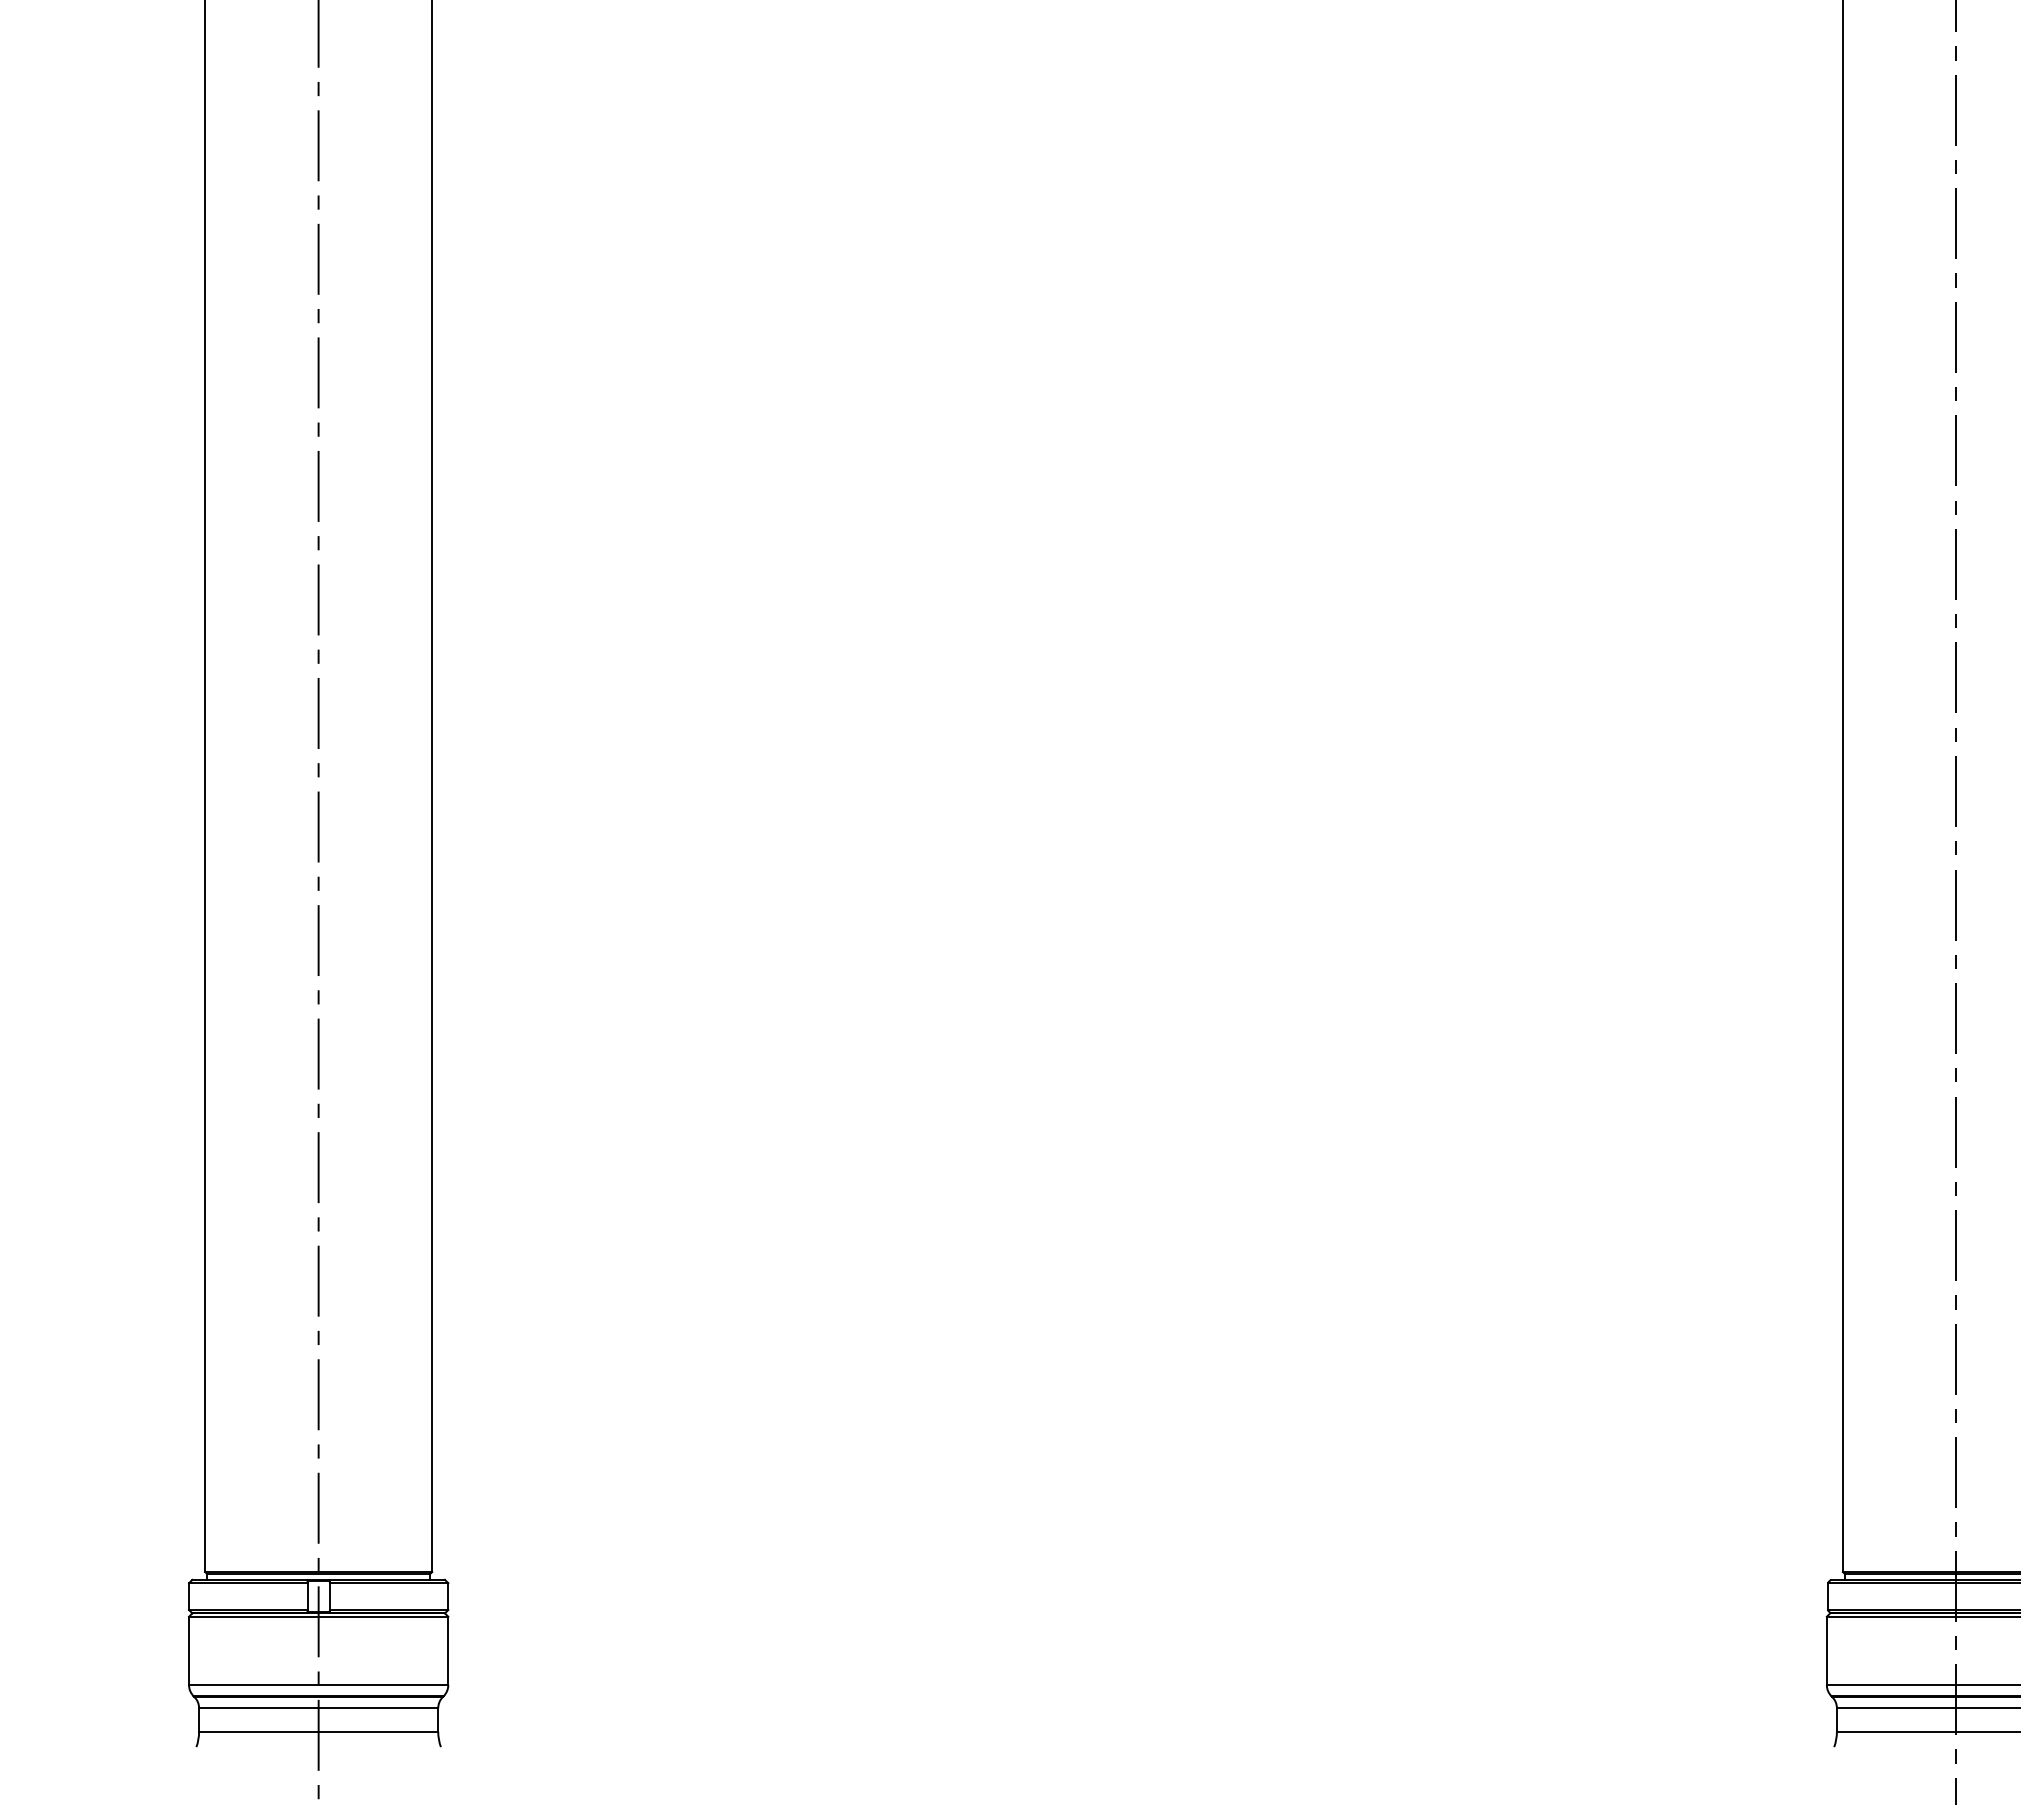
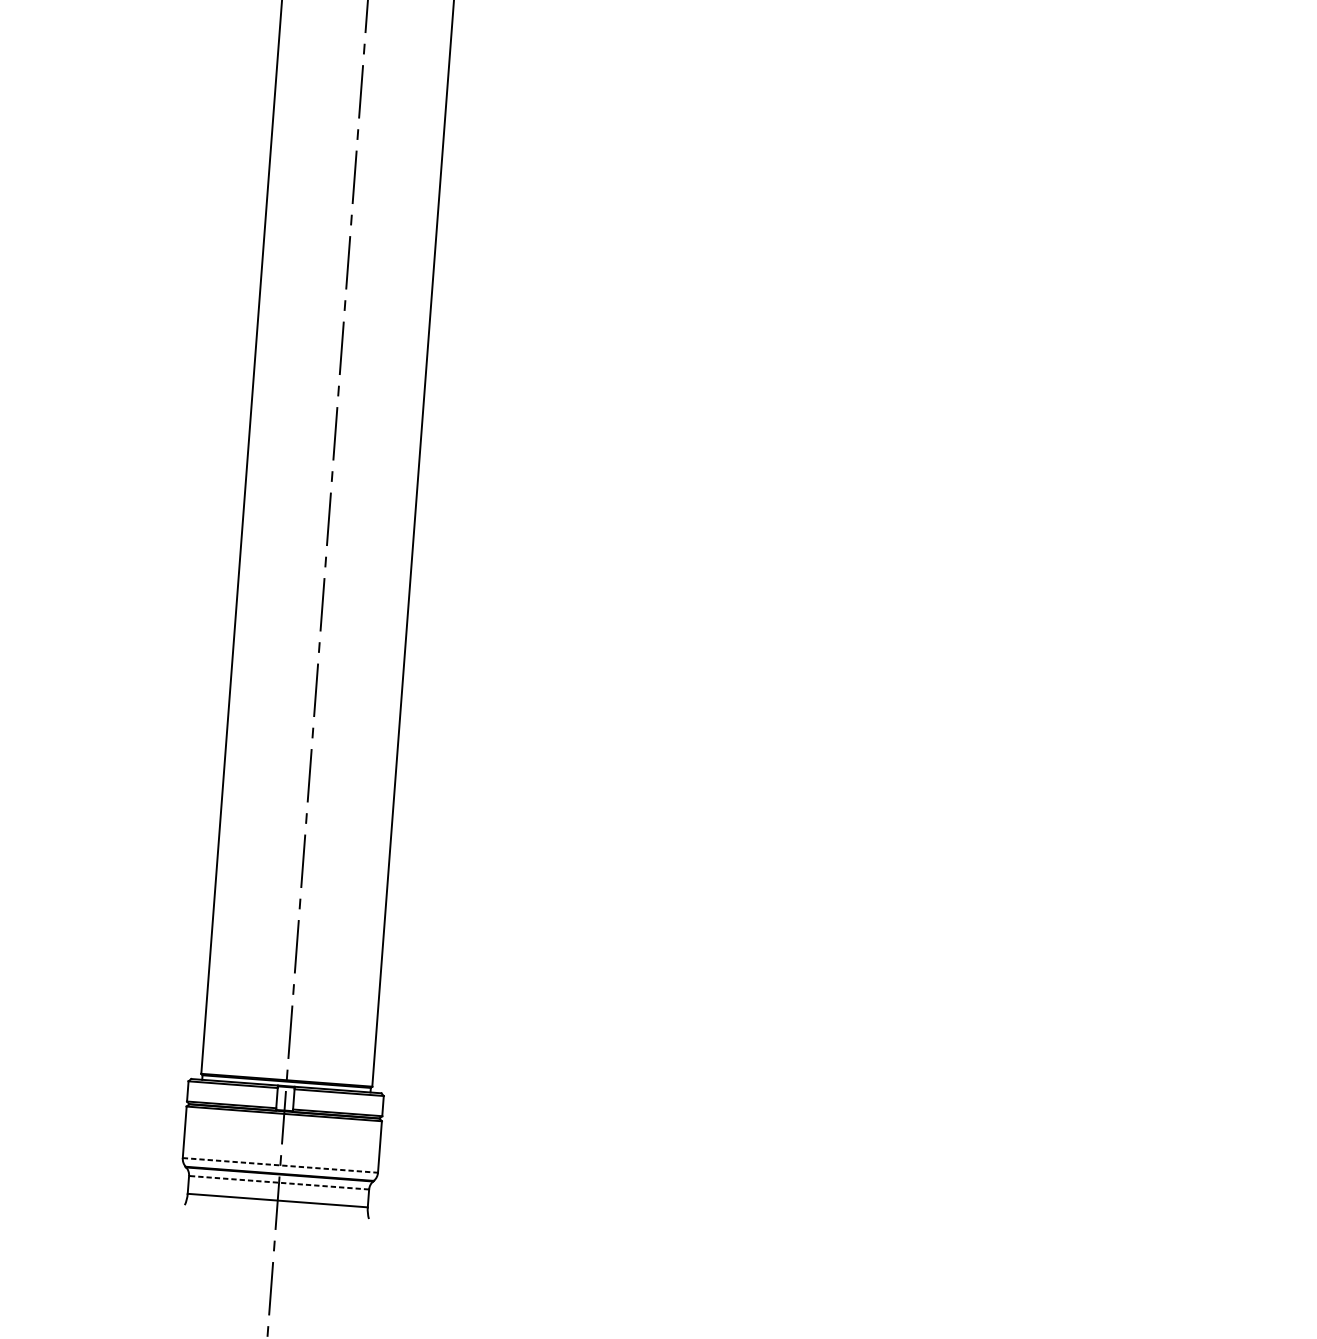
line: (318, 1685) -> (280, 1165), solid -> dashed
line: (318, 1708) -> (278, 1183), solid -> dashed

